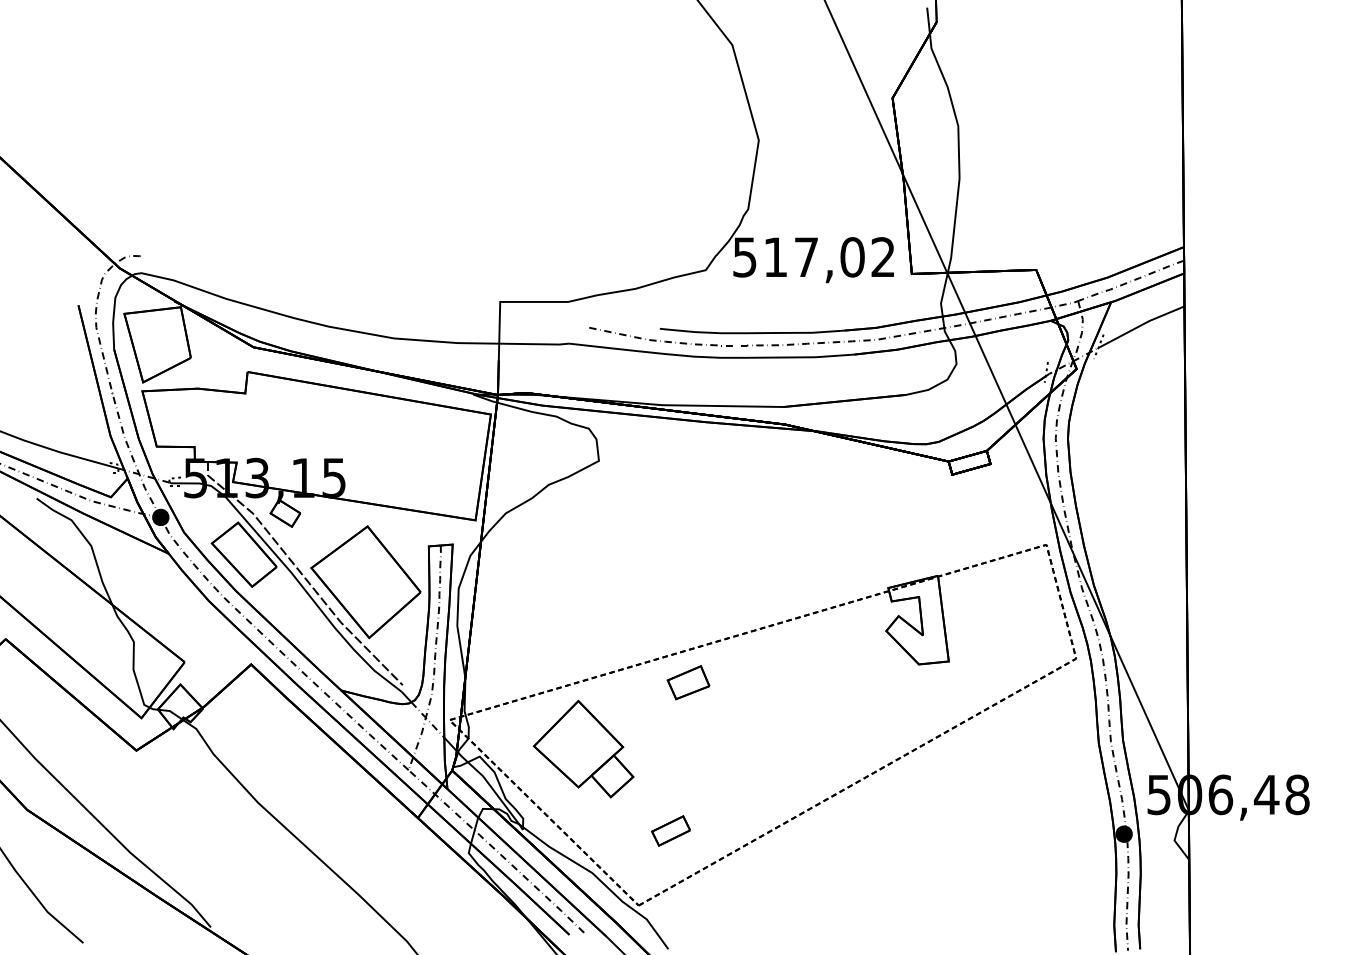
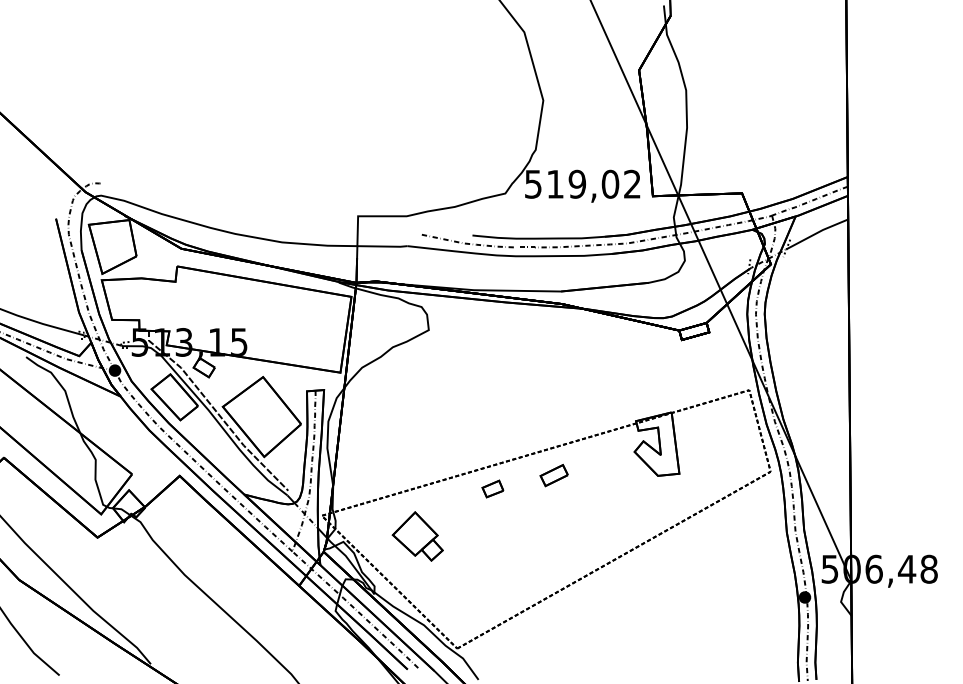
text: (806, 257) -> (577, 184), 517,02 -> 519,02
part: (688, 682) -> (492, 488), size x0.7
part: (583, 748) -> (417, 536), size x0.7
part: (670, 830) -> (553, 475), moved

